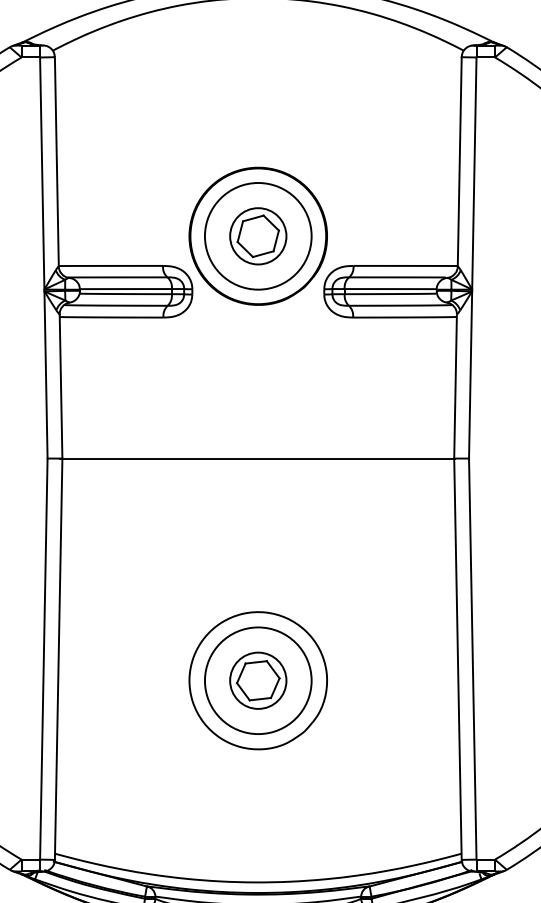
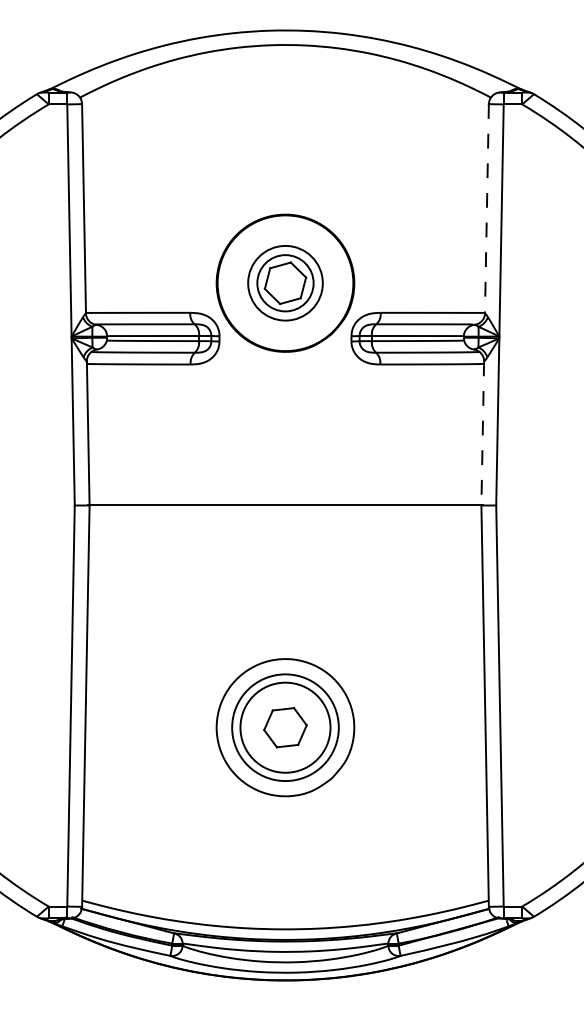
line: (459, 161) -> (486, 208), solid -> dashed
circle: (258, 235) -> (285, 282), size x0.7
line: (455, 385) -> (482, 432), solid -> dashed
circle: (258, 680) -> (285, 727), size x1.6

